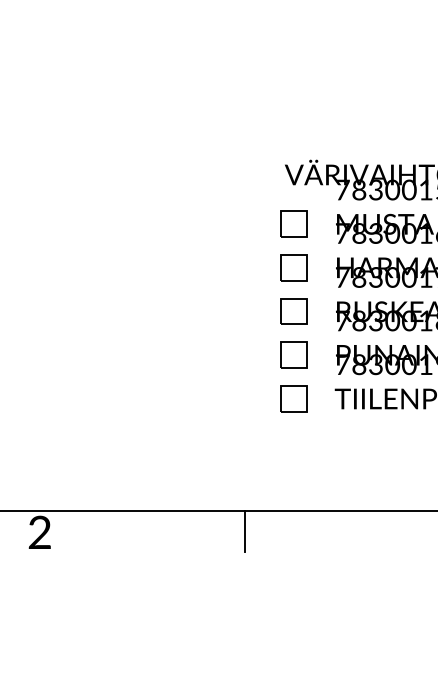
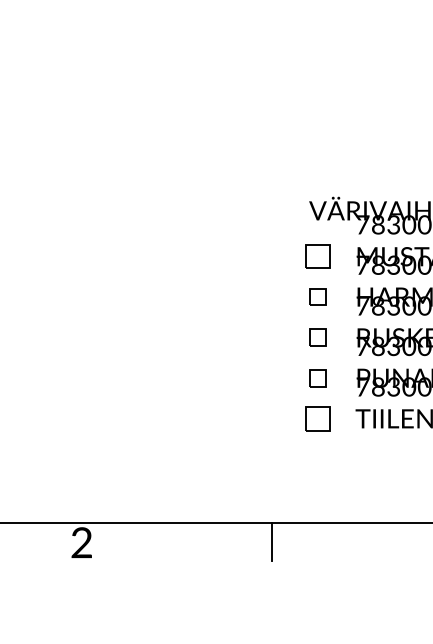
part: (293, 267) -> (317, 296), size x0.7
part: (293, 311) -> (317, 337), size x0.7
part: (293, 354) -> (317, 377), size x0.7

